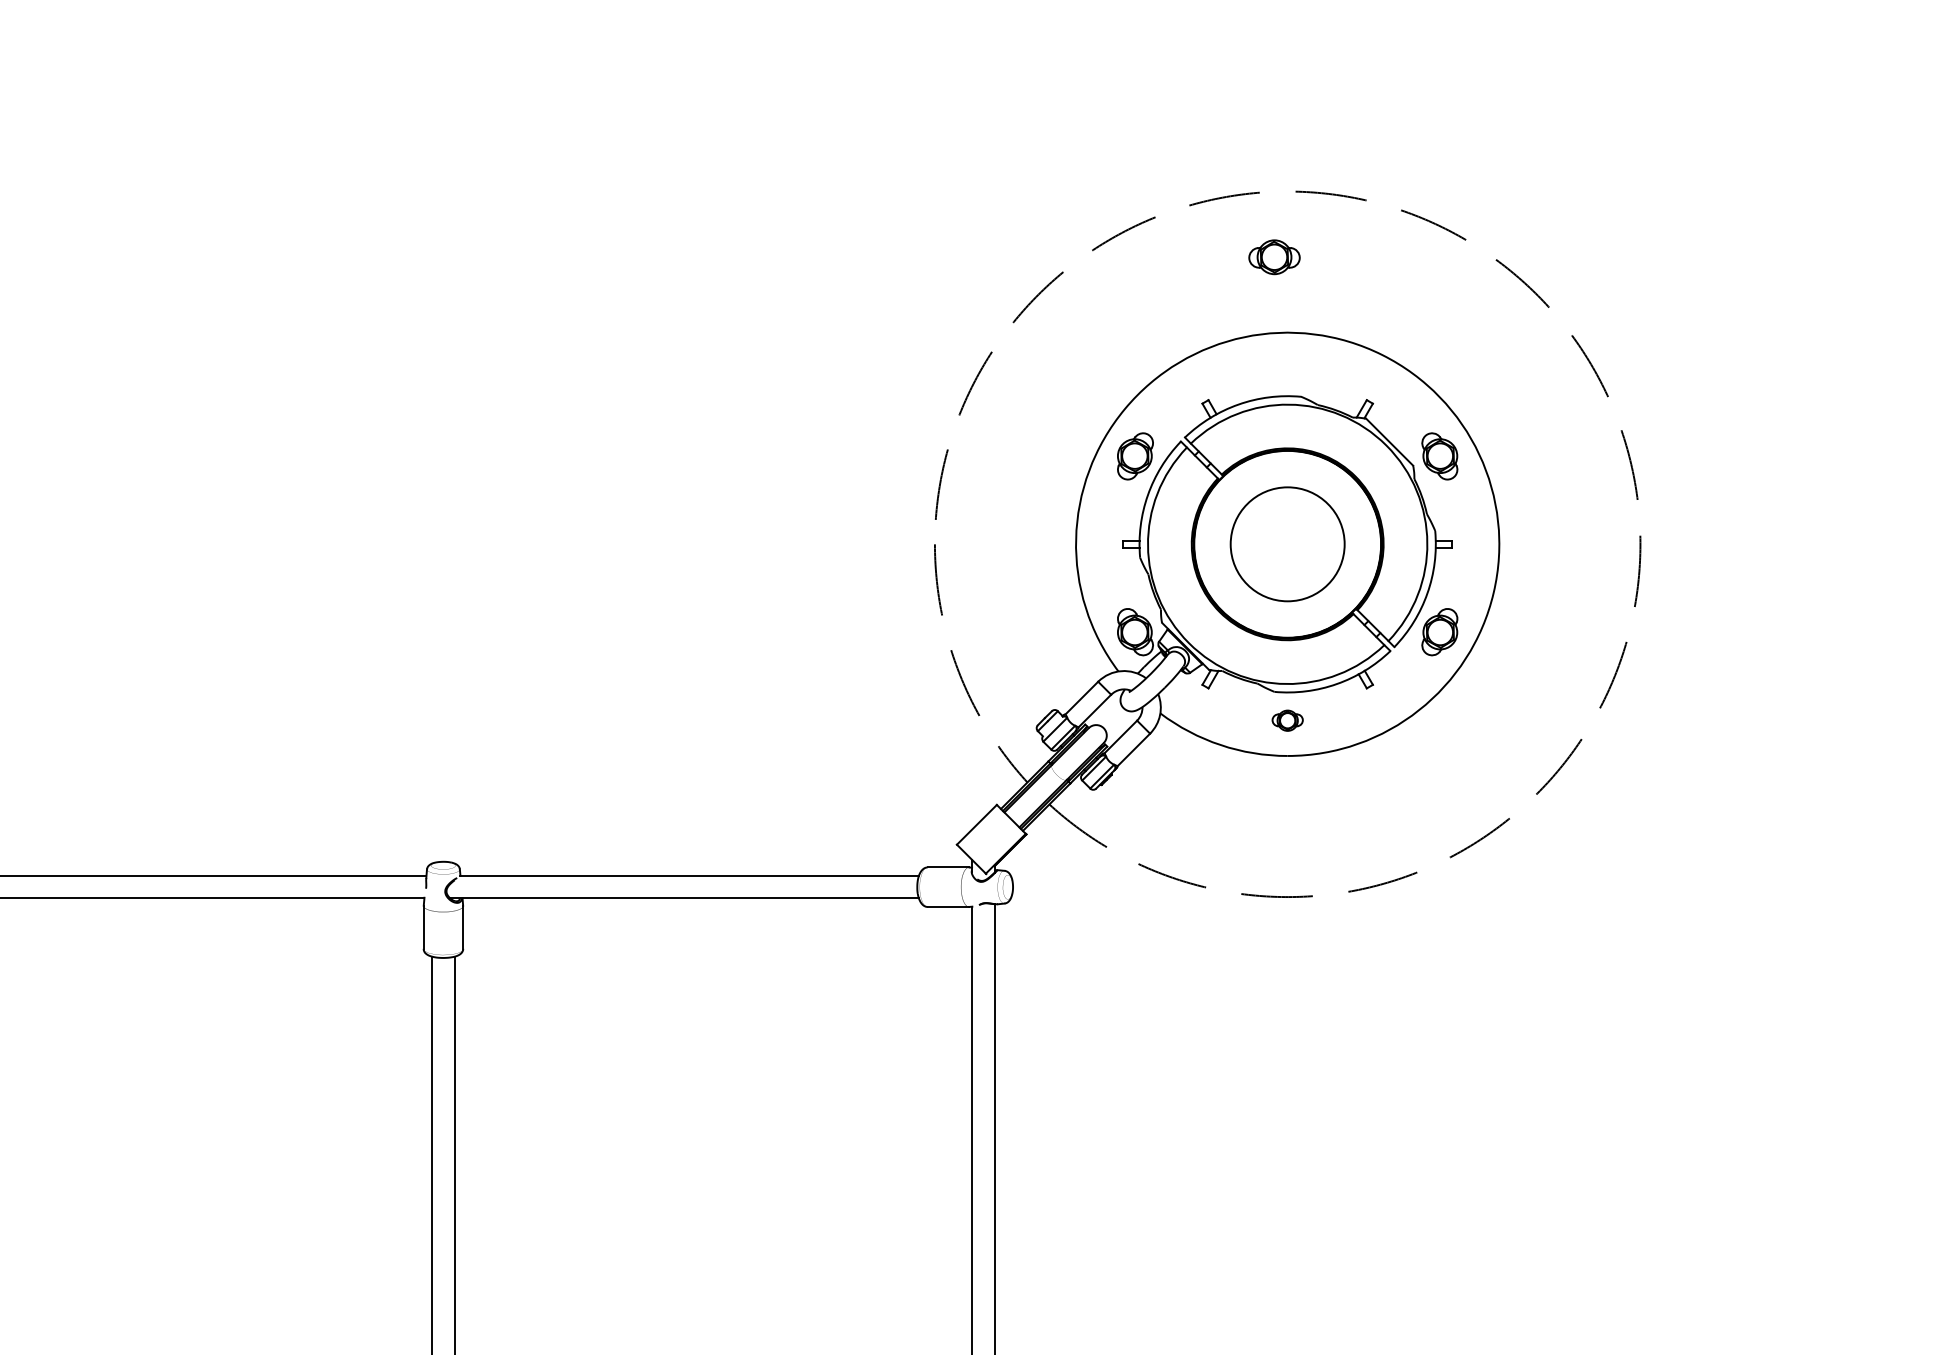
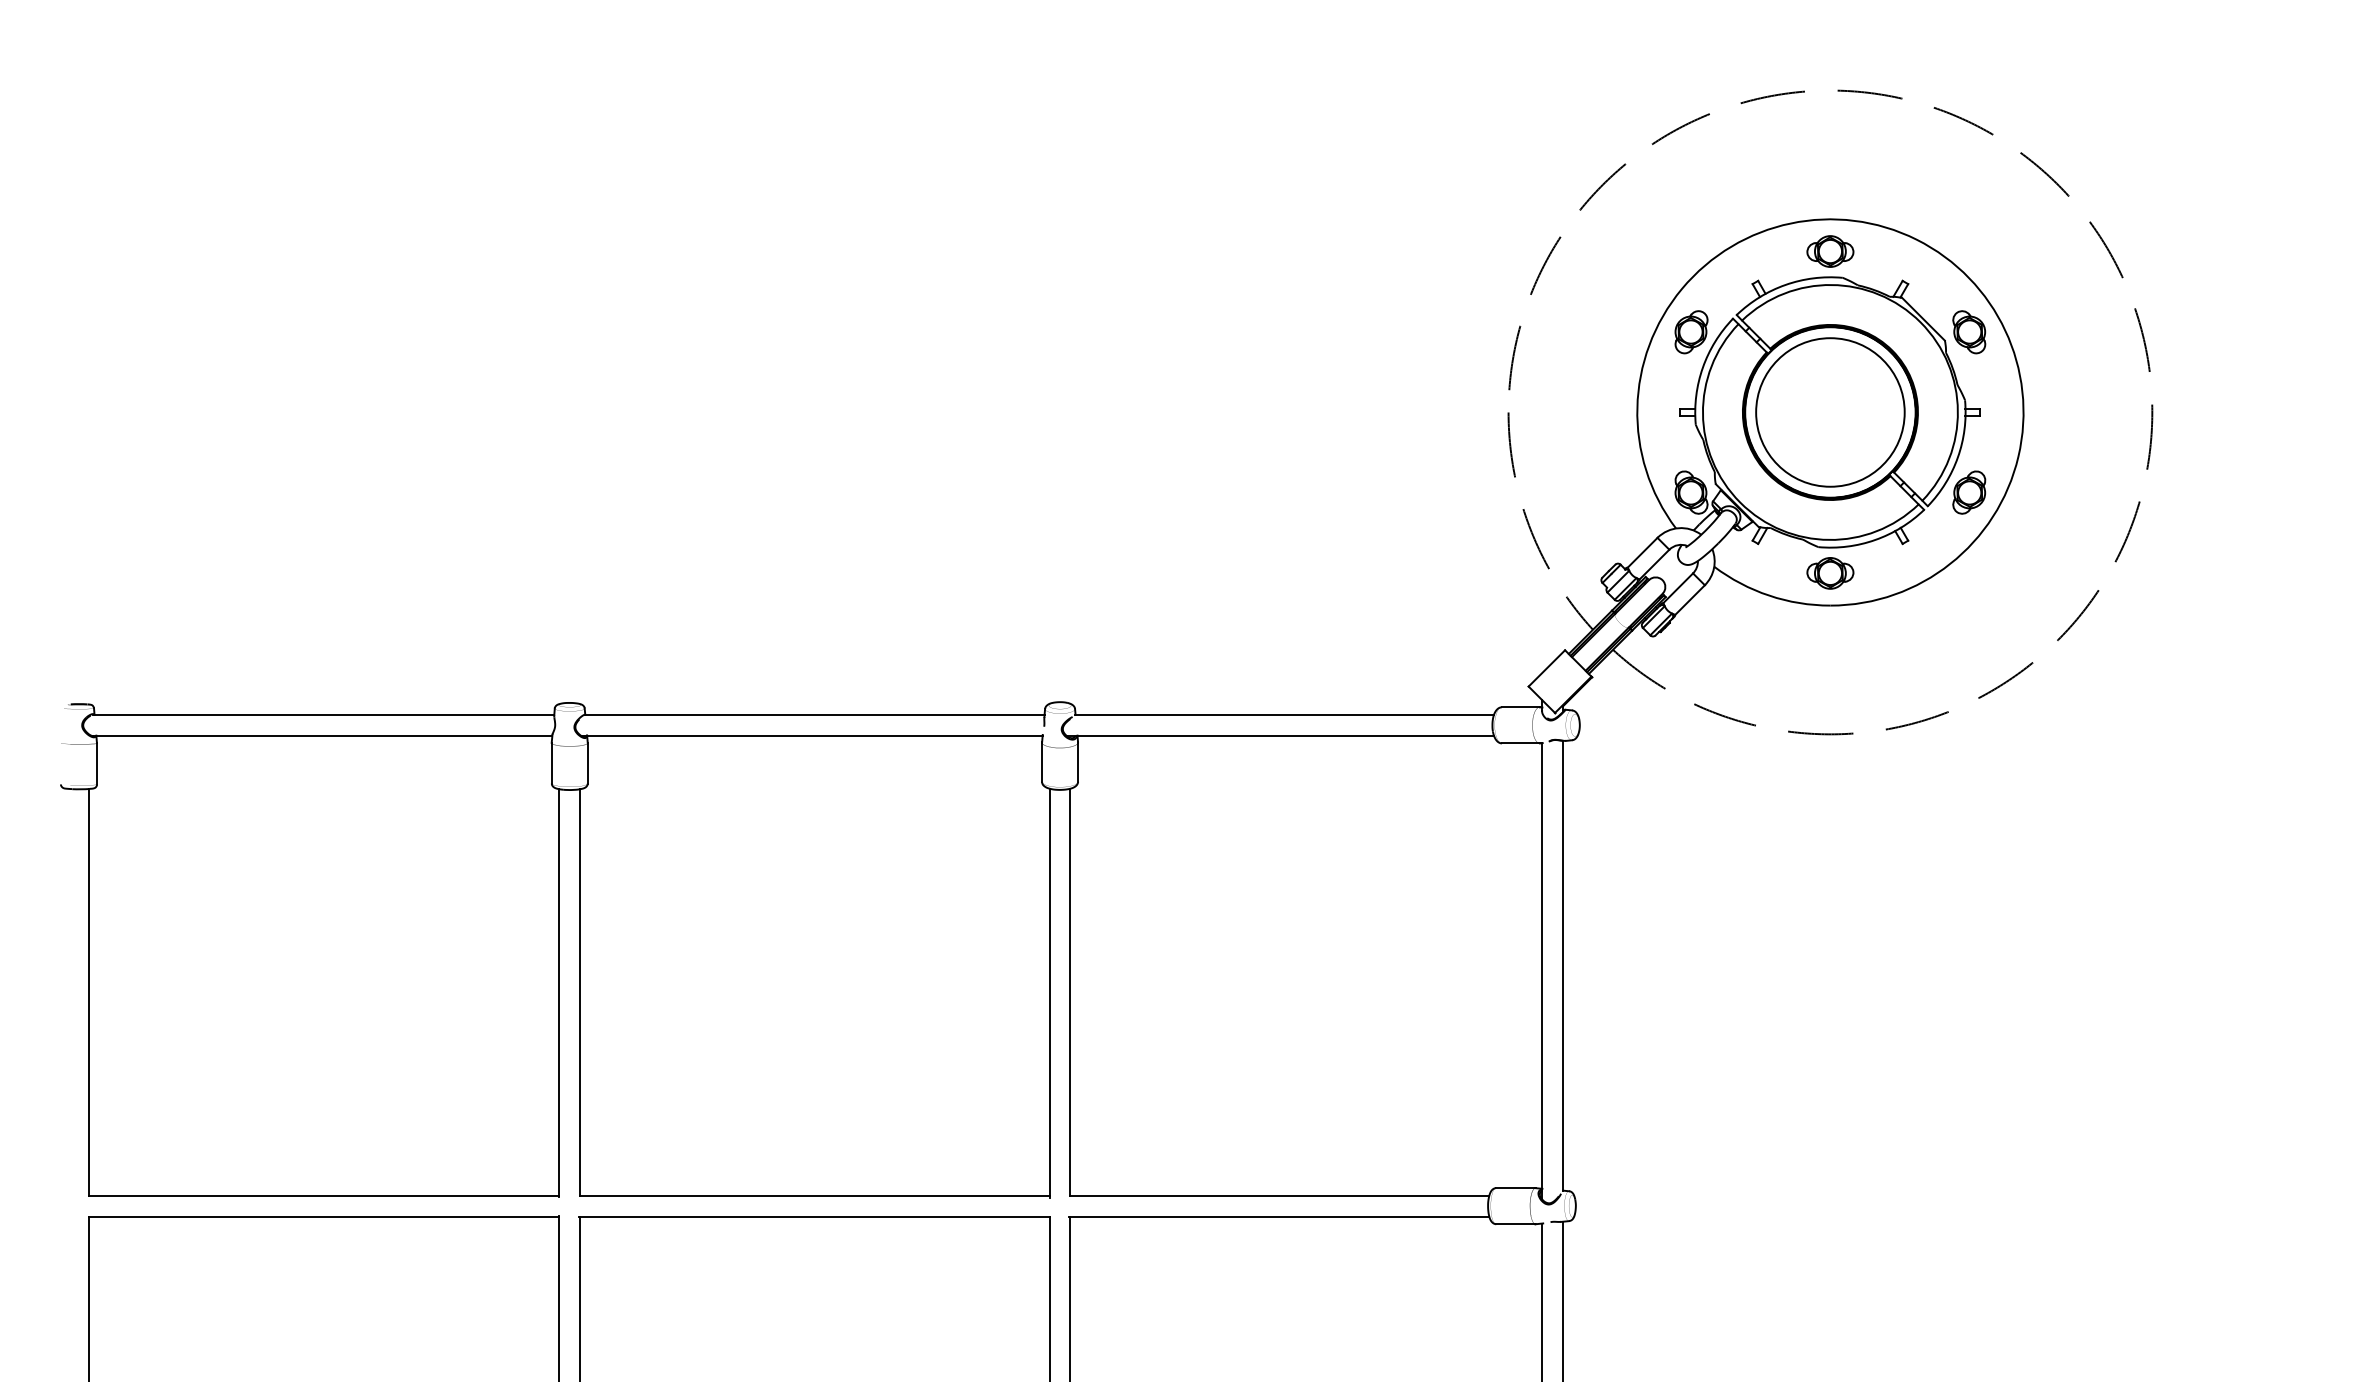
part: (1274, 257) -> (1830, 251), moved
circle: (1287, 544) -> (1830, 412), size x1.43
part: (1287, 720) -> (1830, 573), size x1.67

